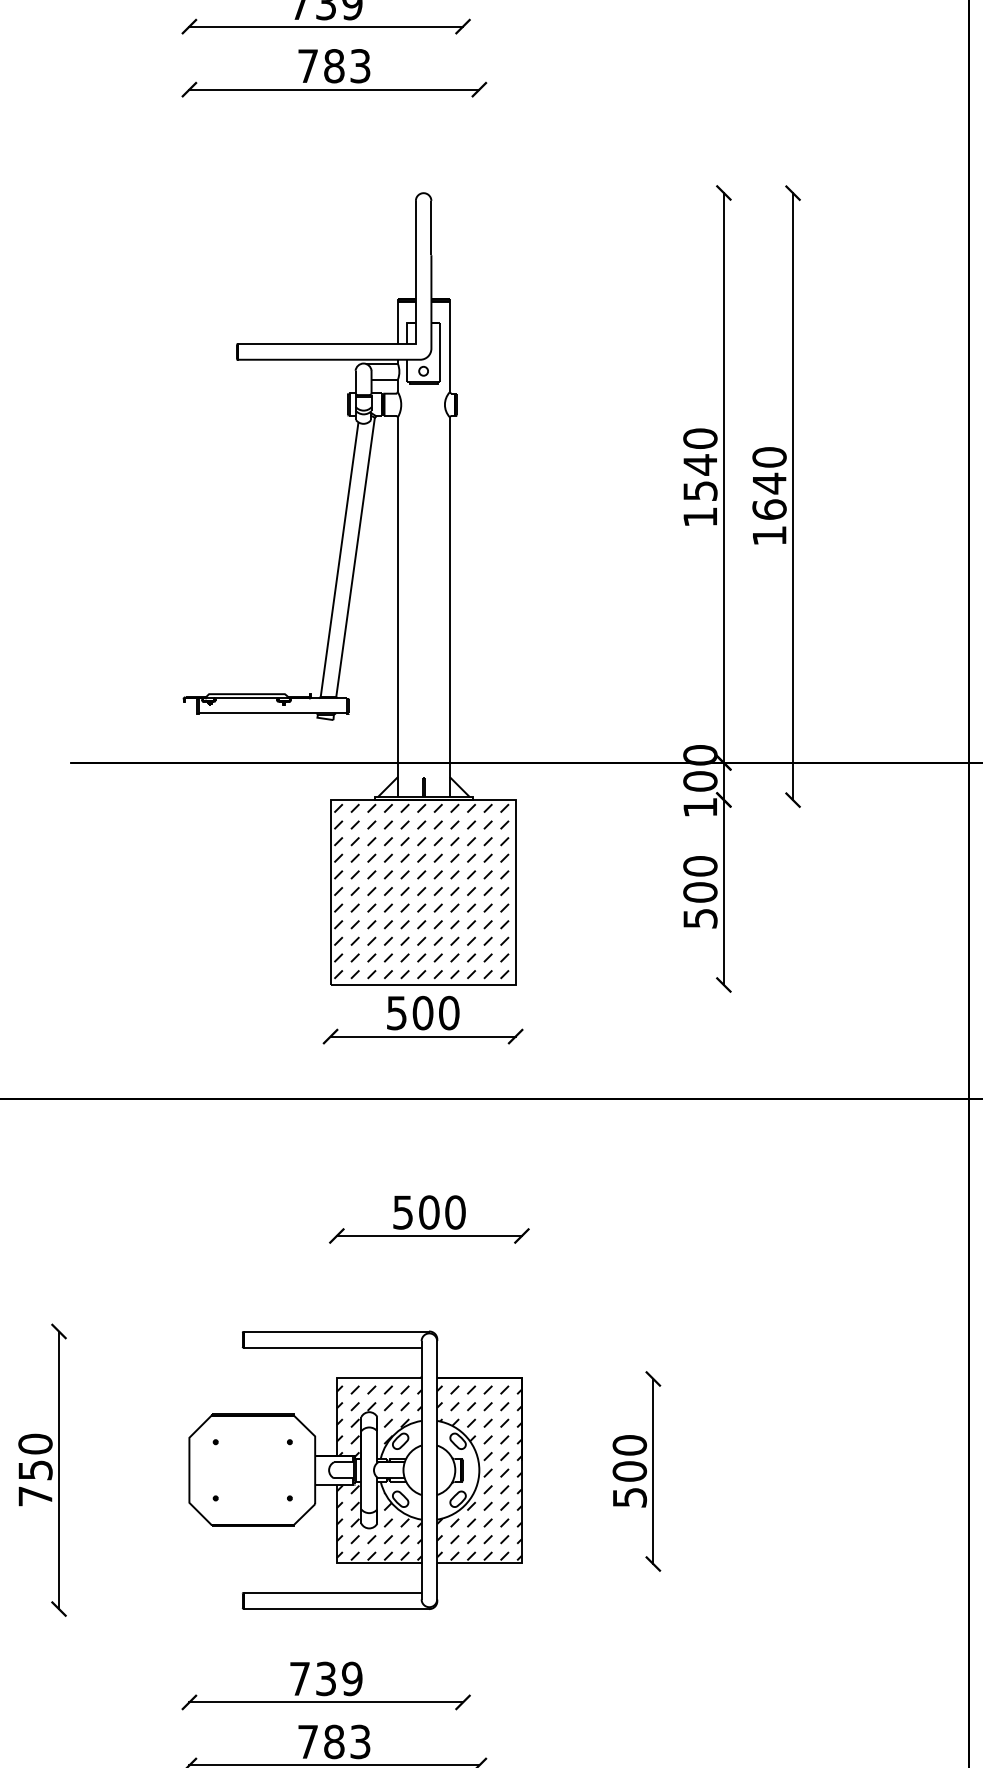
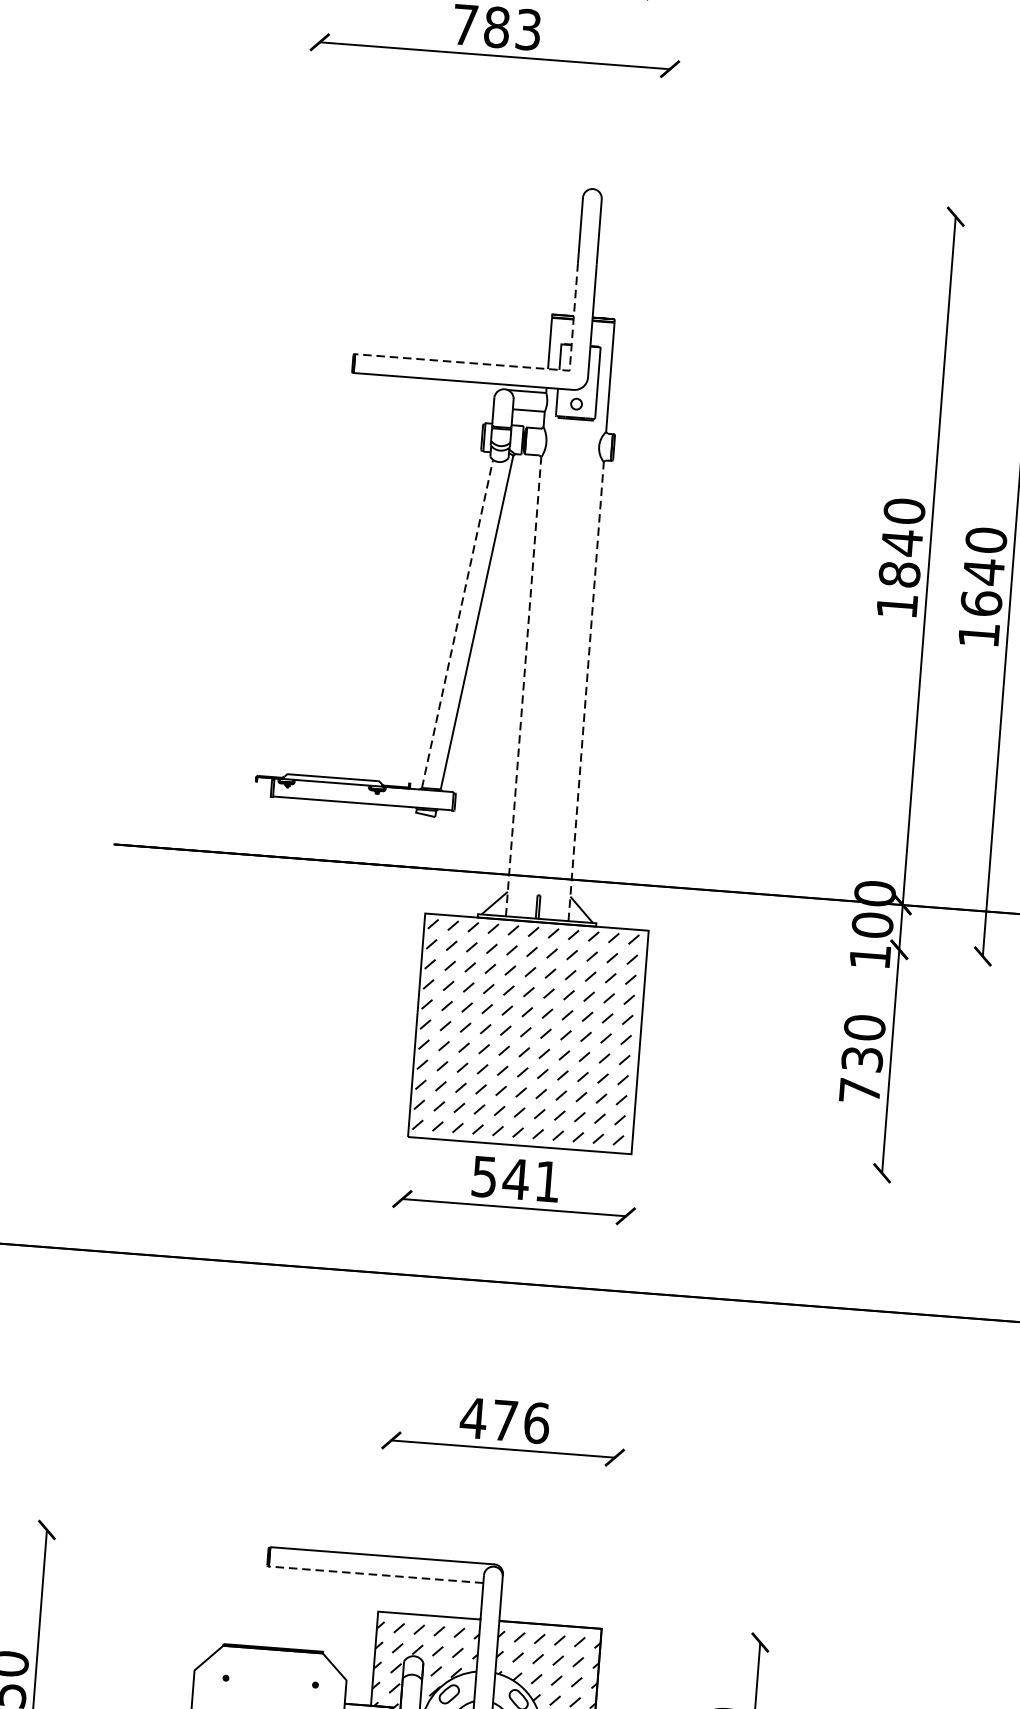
line: (371, 344) -> (516, 366), solid -> dashed
text: (700, 490) -> (899, 573), 1540 -> 1840
line: (339, 559) -> (457, 623), solid -> dashed
line: (397, 606) -> (523, 685), solid -> dashed
line: (449, 606) -> (585, 690), solid -> dashed
text: (700, 905) -> (861, 1075), 500 -> 730
text: (435, 1012) -> (531, 1179), 500 -> 541
text: (428, 1212) -> (504, 1420), 500 -> 476
line: (332, 1347) -> (375, 1574), solid -> dashed

